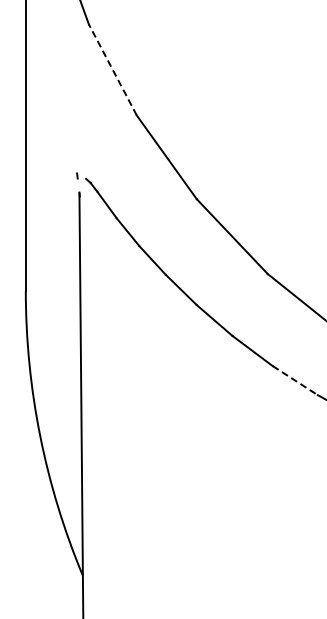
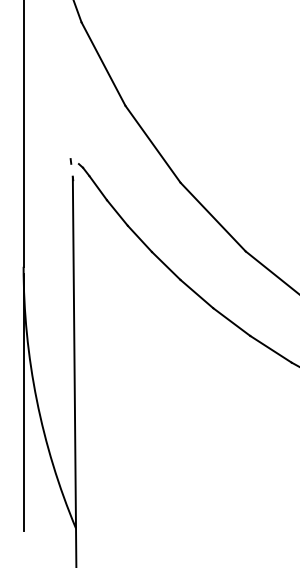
line: (112, 69) -> (103, 63), dashed -> solid
line: (295, 380) -> (271, 349), dashed -> solid
line: (25, 438) -> (23, 402), added

